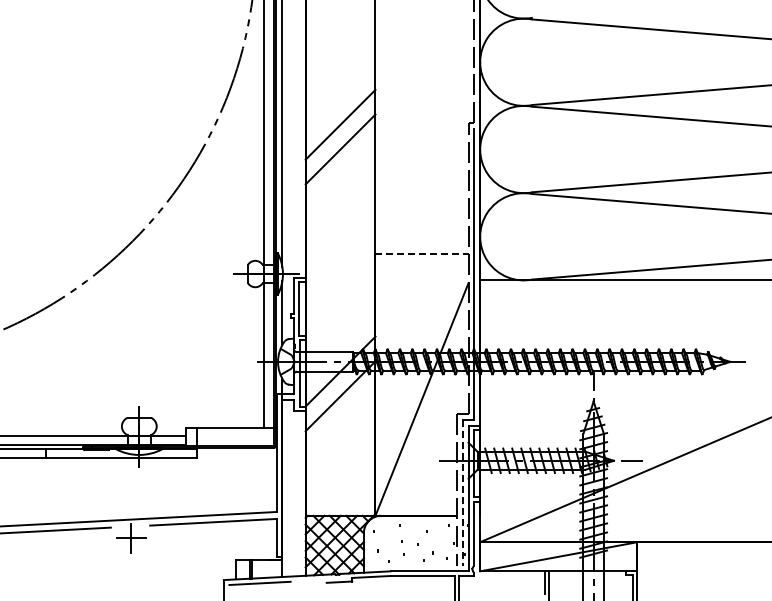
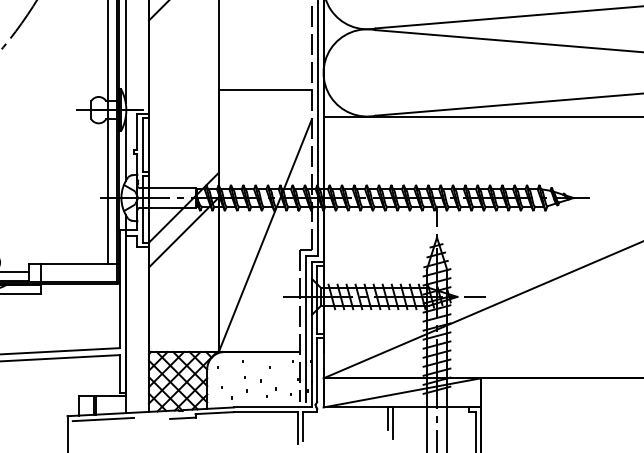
line: (422, 254) -> (265, 90), dashed -> solid
line: (462, 492) -> (305, 328), dashed -> solid

